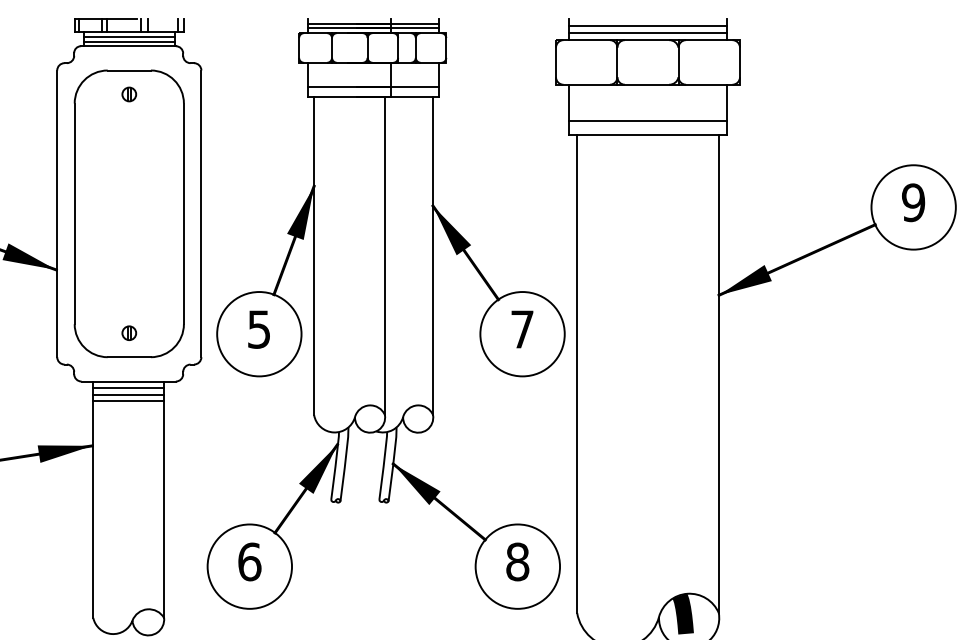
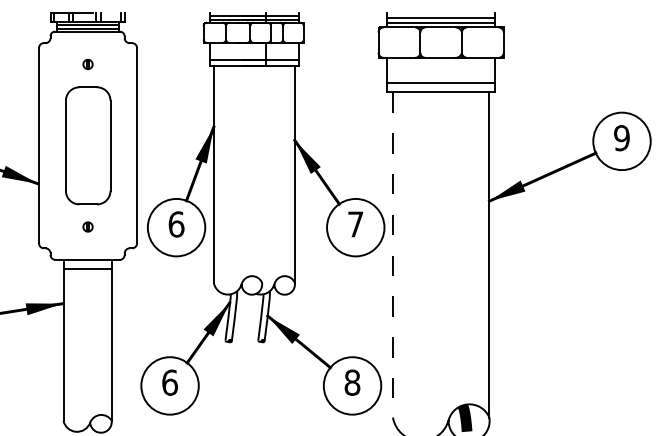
part: (129, 213) -> (88, 145), size x0.6
line: (385, 254) -> (262, 173), removed
text: (259, 329) -> (176, 224), 5 -> 6
line: (576, 373) -> (392, 254), solid -> dashed
line: (128, 388) -> (87, 264), removed
line: (128, 401) -> (87, 273), removed

